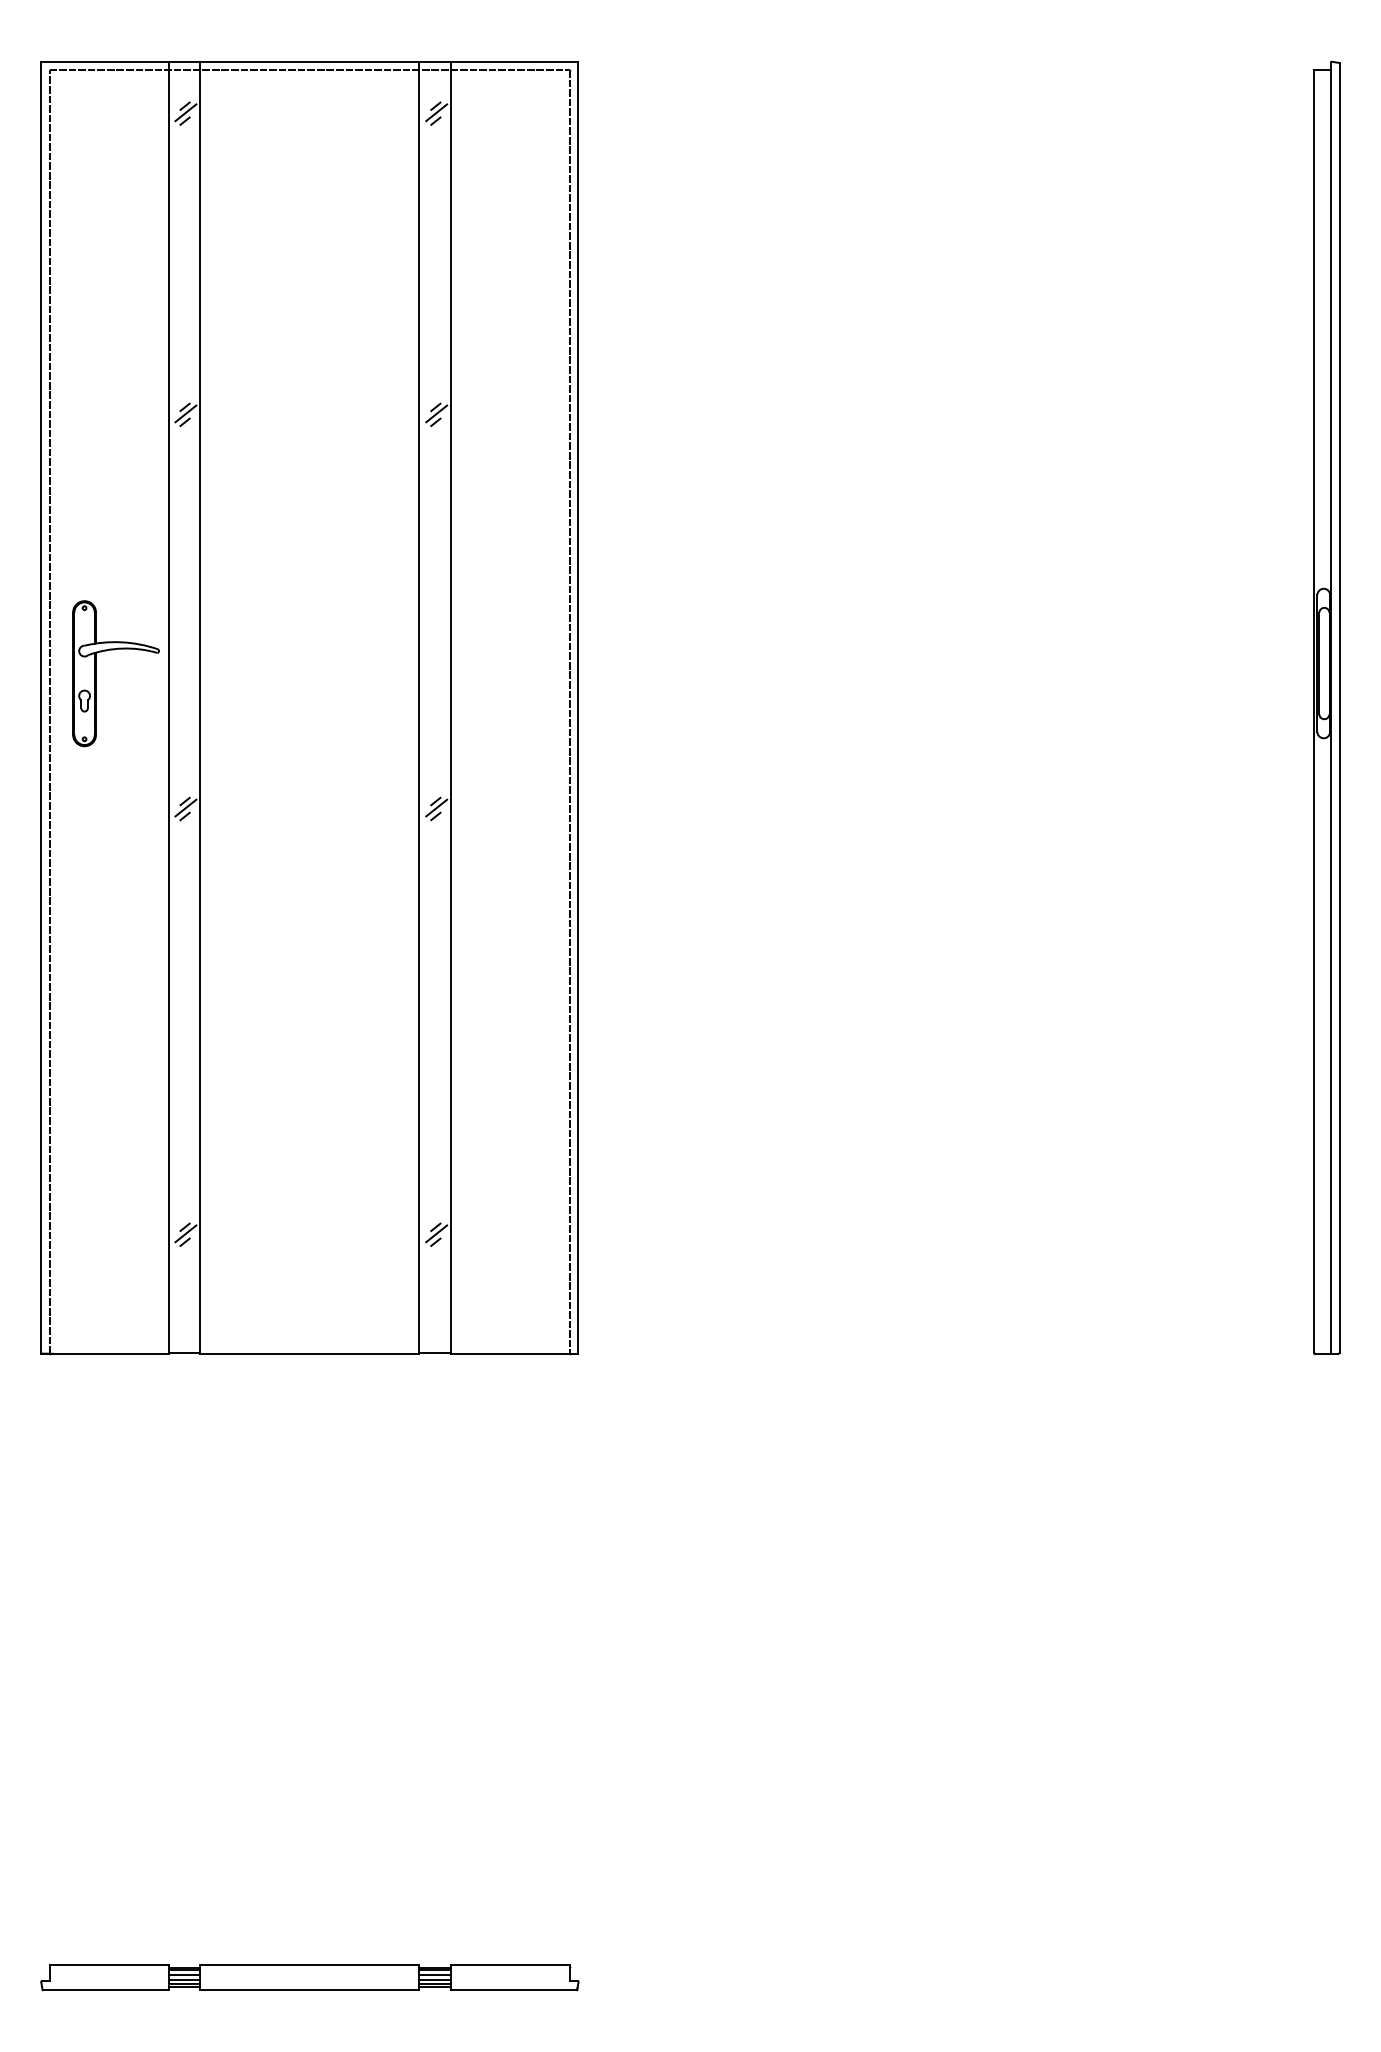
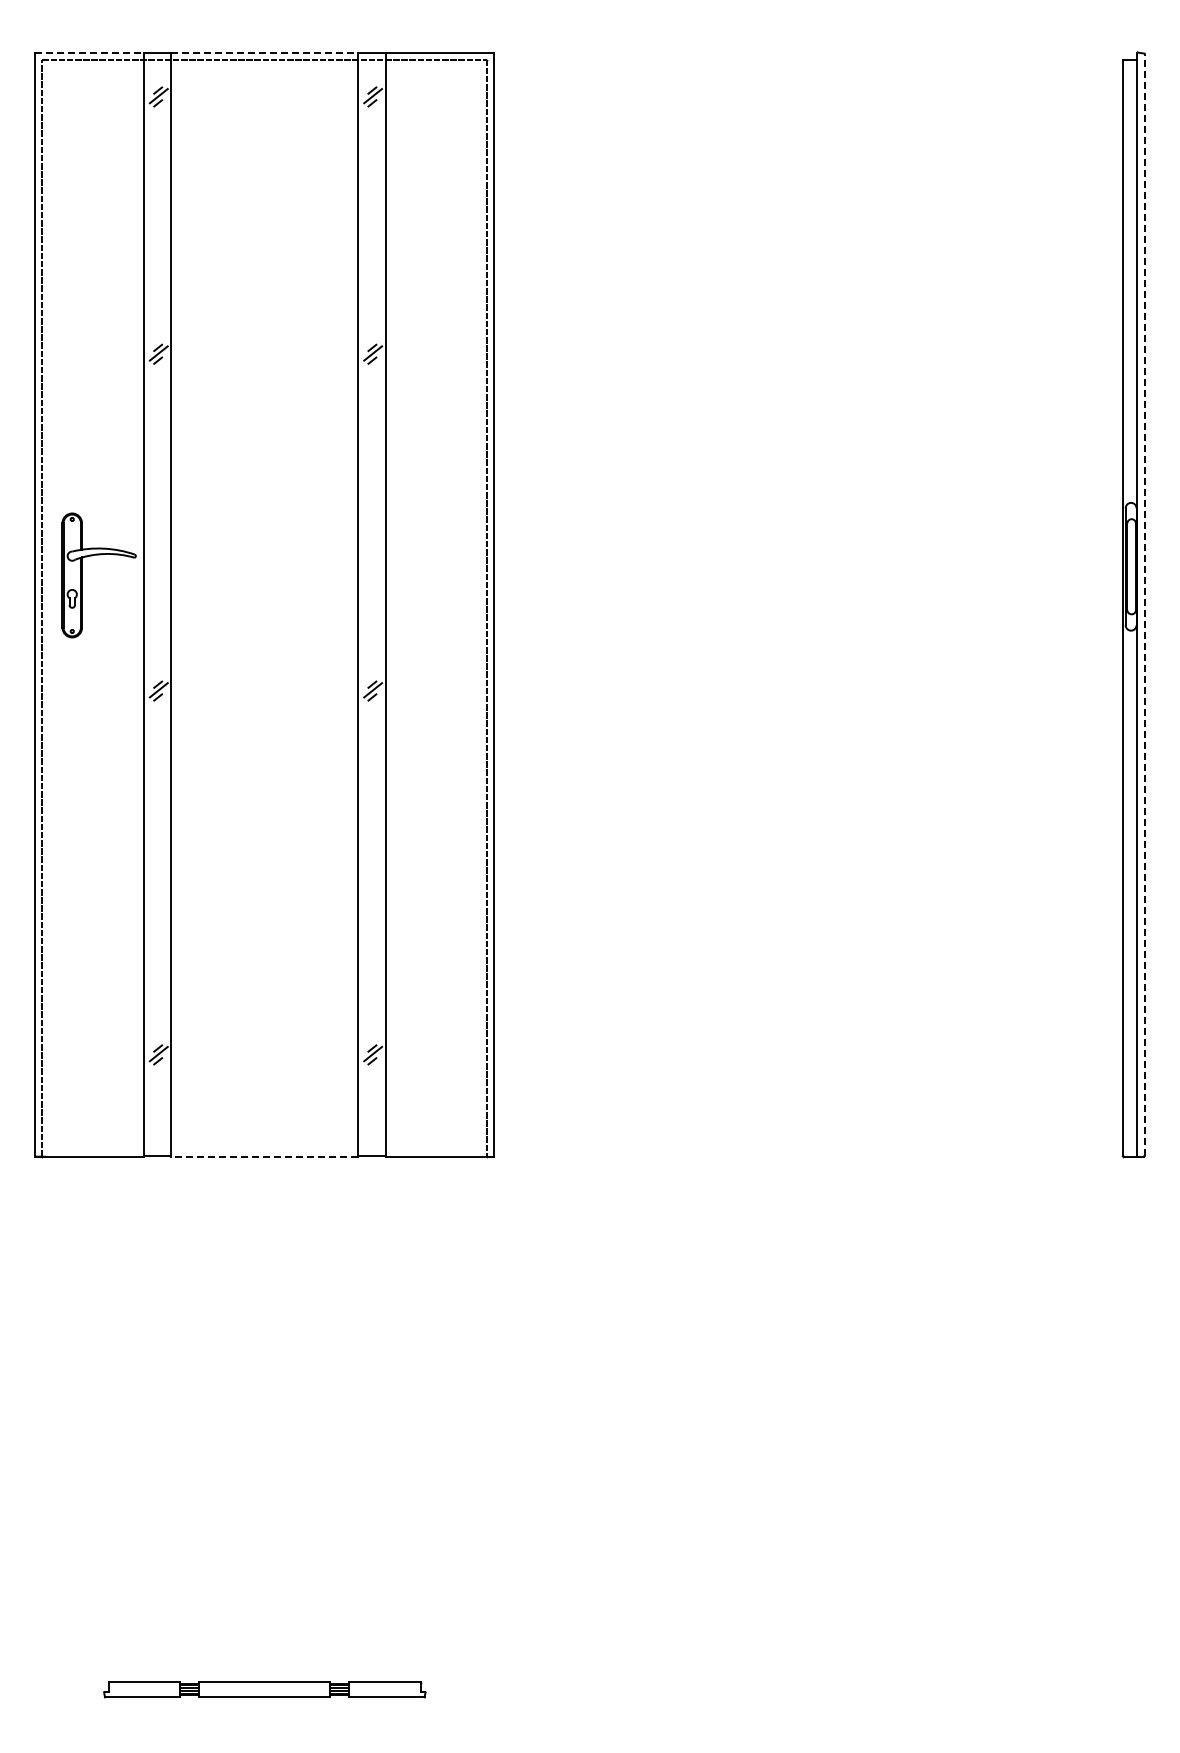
line: (105, 61) -> (90, 52), solid -> dashed
line: (309, 61) -> (264, 52), solid -> dashed
line: (1339, 707) -> (1144, 604), solid -> dashed
line: (309, 1353) -> (264, 1156), solid -> dashed
part: (309, 1977) -> (264, 1689), size x0.7

